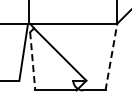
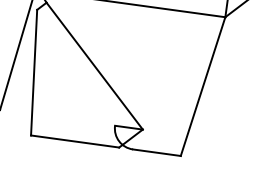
line: (111, 57) -> (203, 87), dashed -> solid
line: (32, 61) -> (33, 72), dashed -> solid

